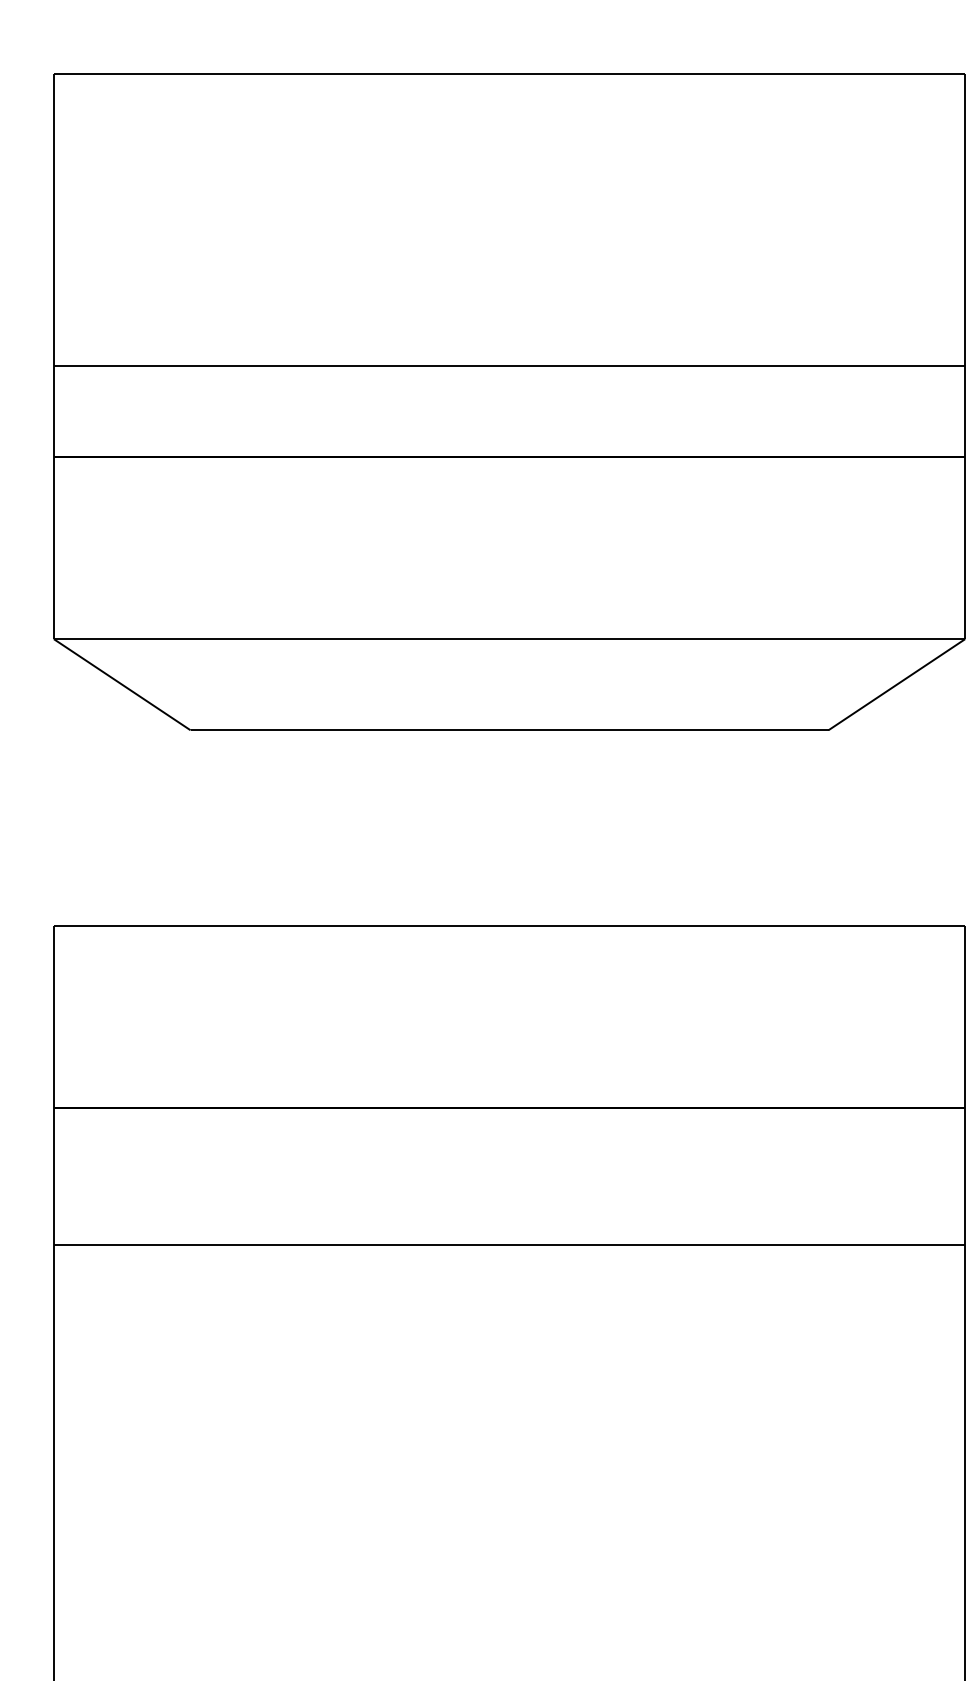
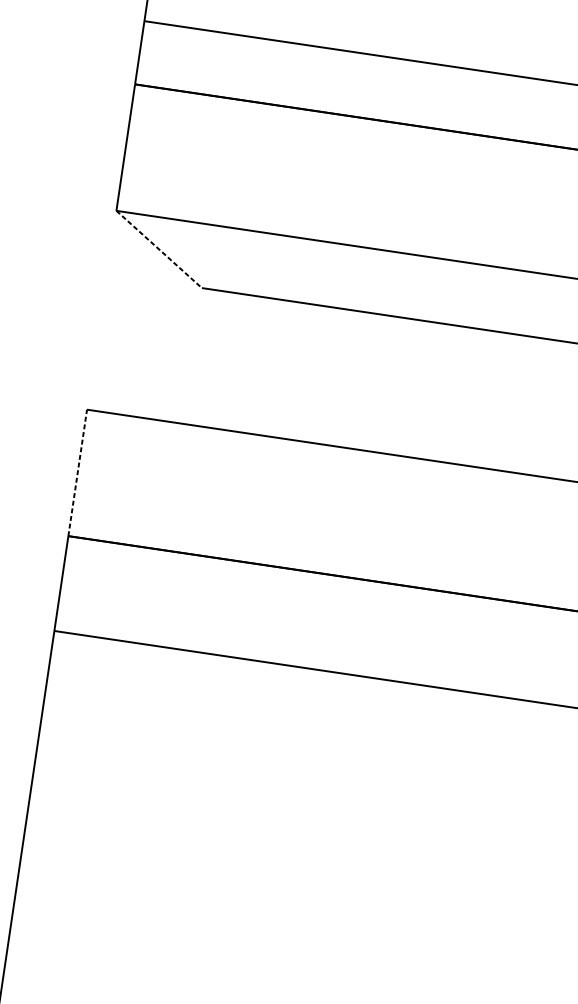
line: (122, 685) -> (159, 250), solid -> dashed
line: (53, 1016) -> (77, 472), solid -> dashed

